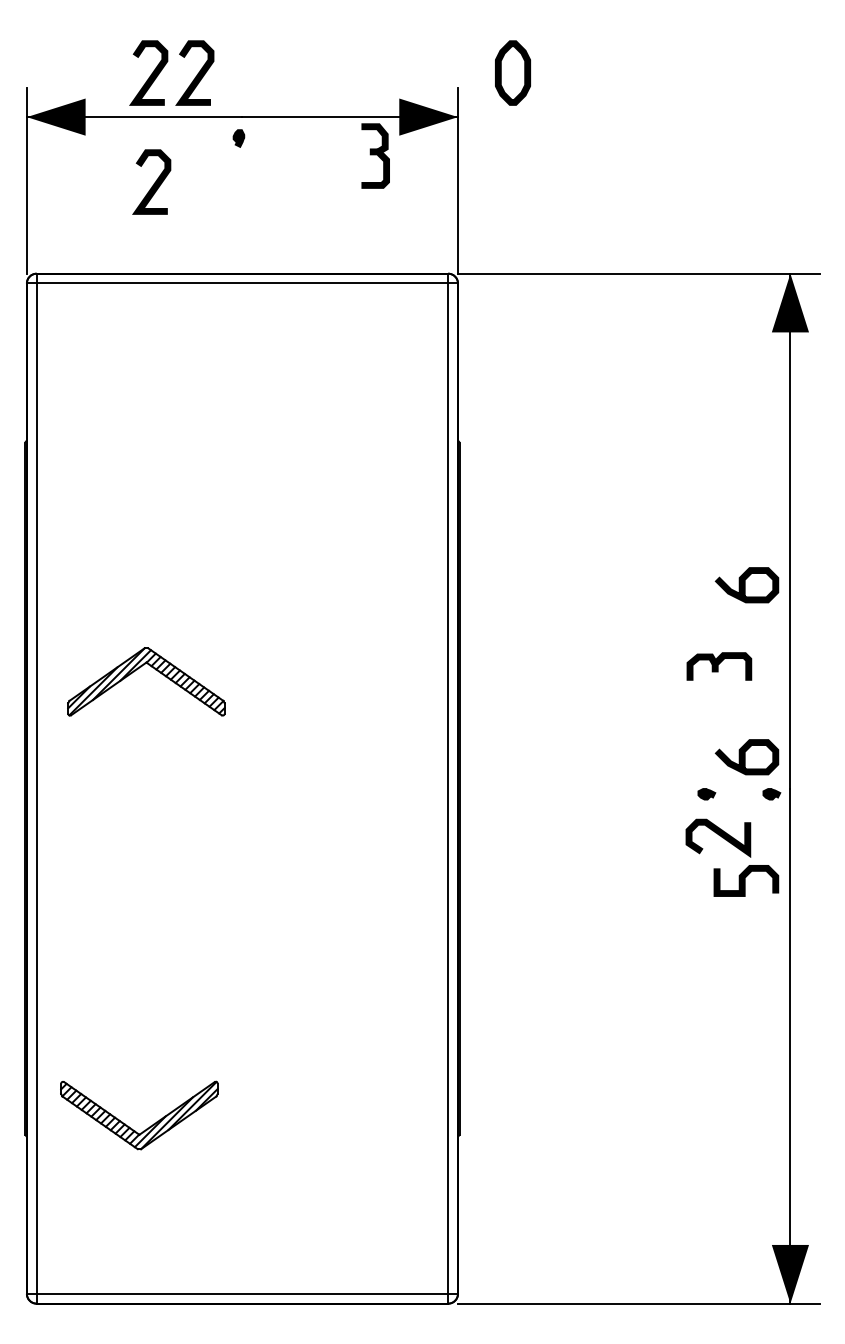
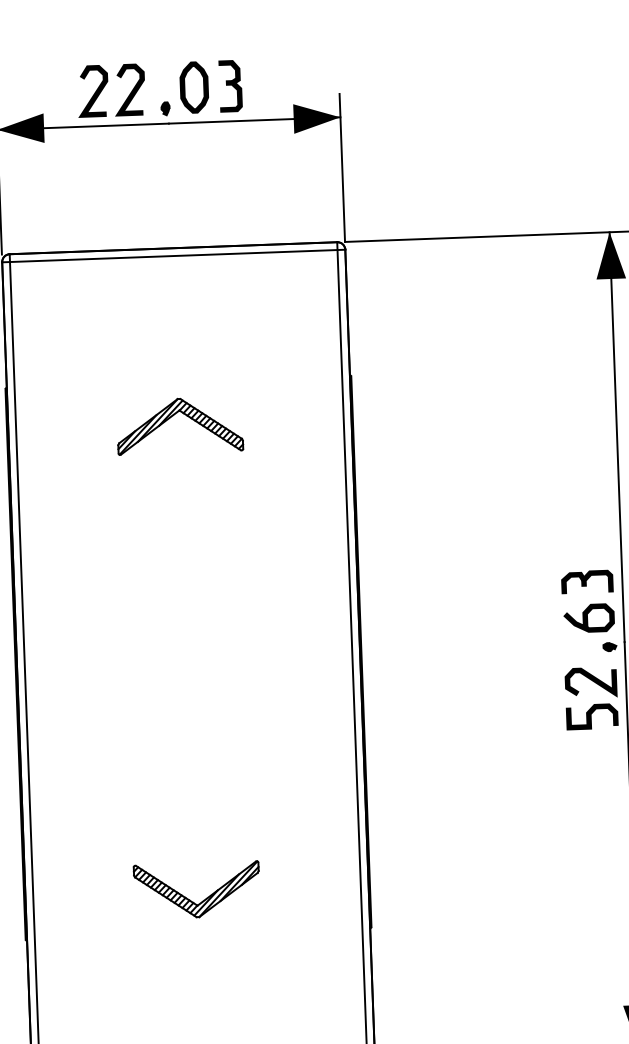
part: (512, 72) -> (193, 87), moved
part: (238, 138) -> (165, 108), moved
part: (375, 155) -> (230, 85), moved
curve: (153, 183) -> (100, 179), removed
curve: (745, 585) -> (582, 481), removed
part: (719, 666) -> (587, 581), moved
part: (155, 670) -> (186, 416), moved
part: (706, 794) -> (557, 649), removed
curve: (718, 835) -> (591, 680), moved
part: (132, 1128) -> (191, 900), moved

